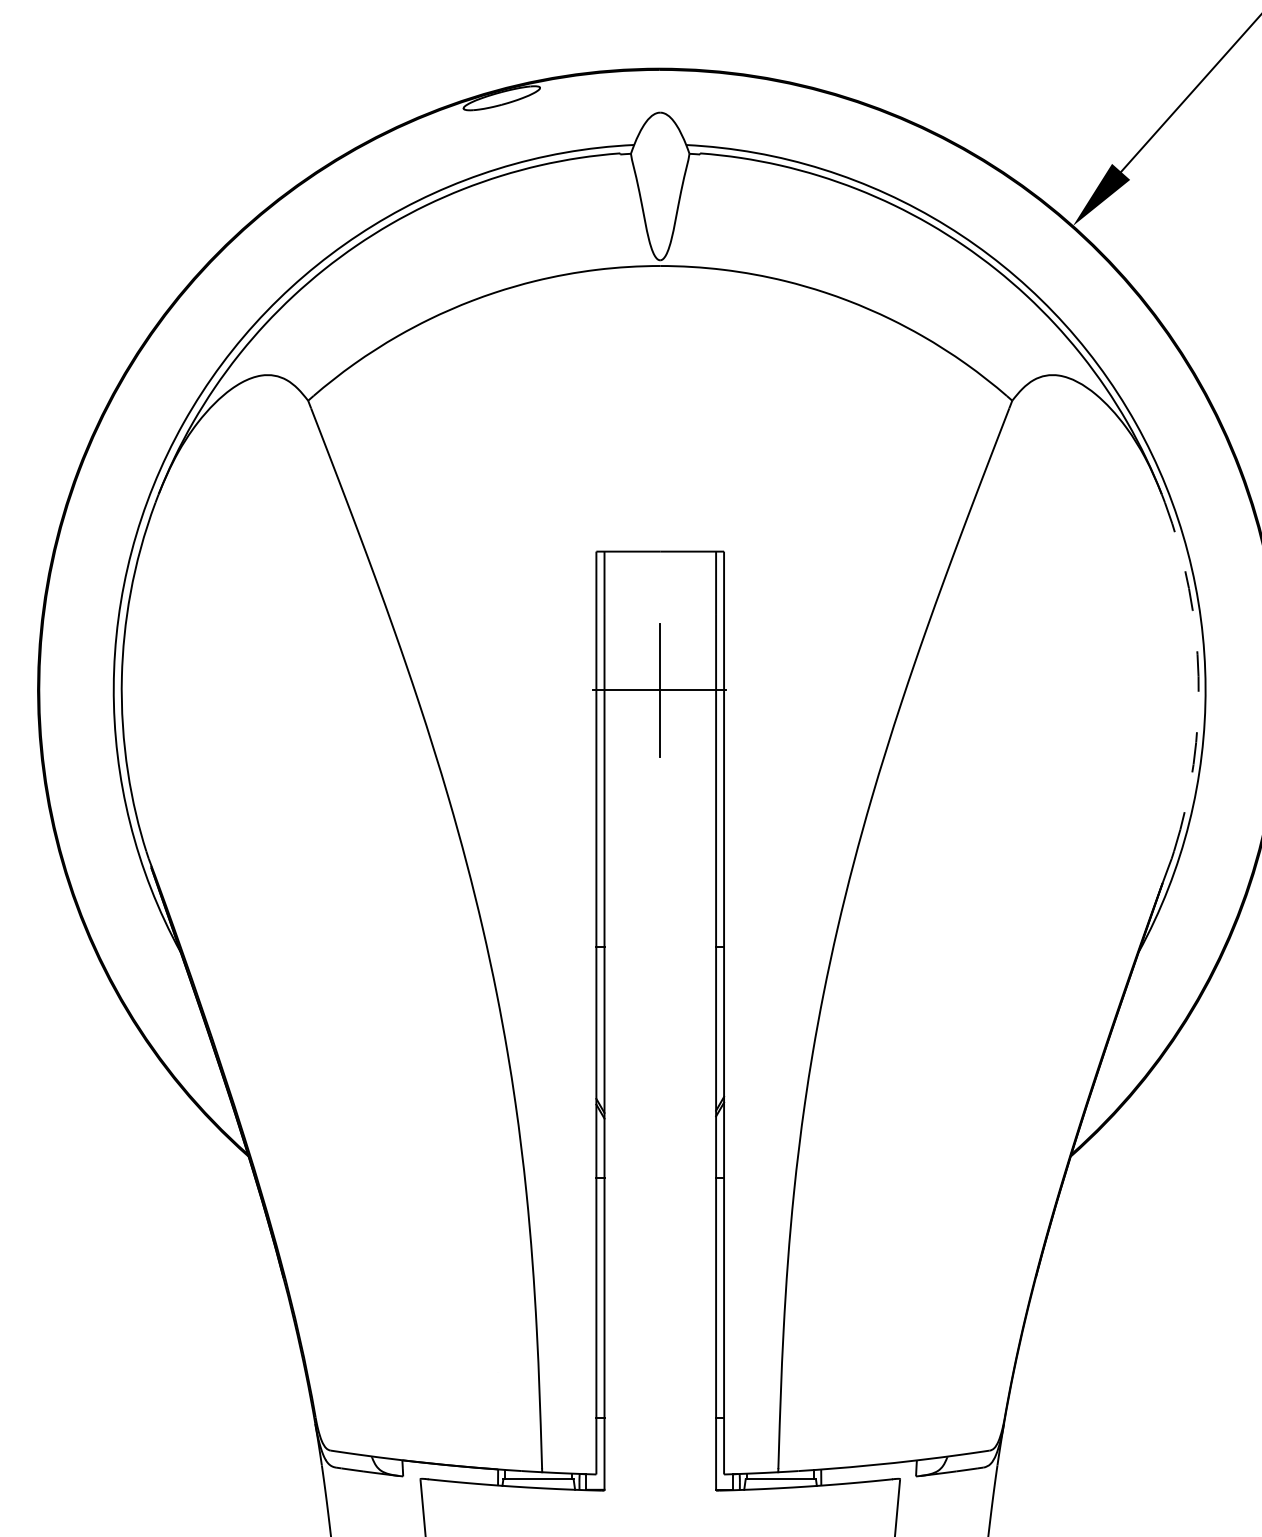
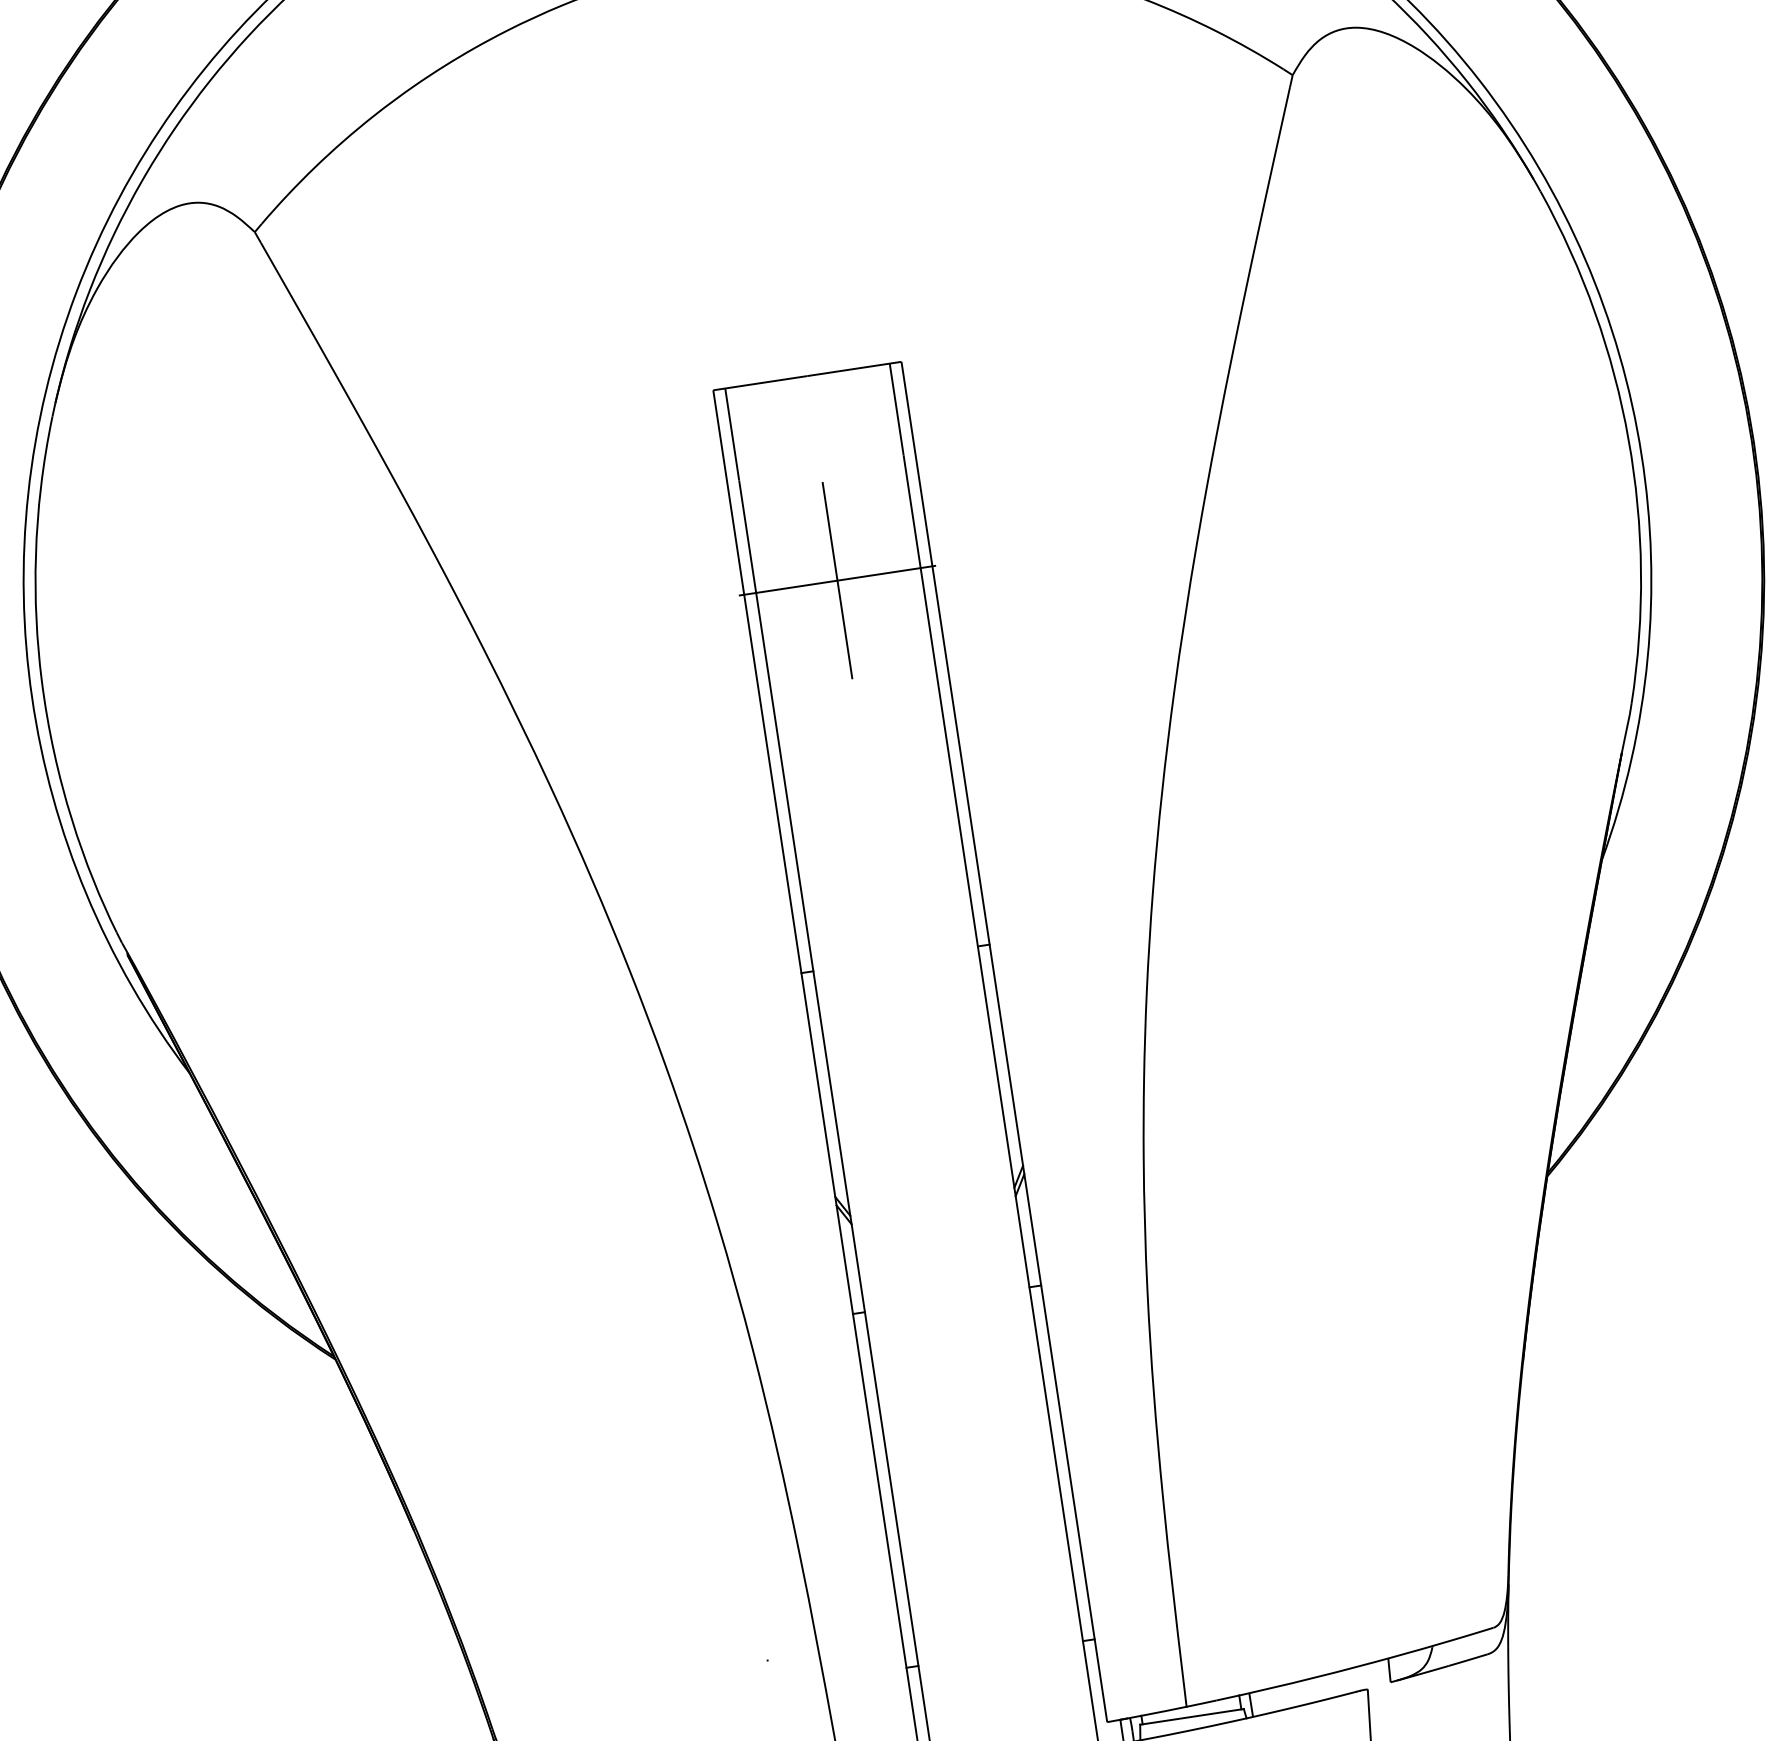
arc: (1198, 676) -> (1628, 440), dashed -> solid

